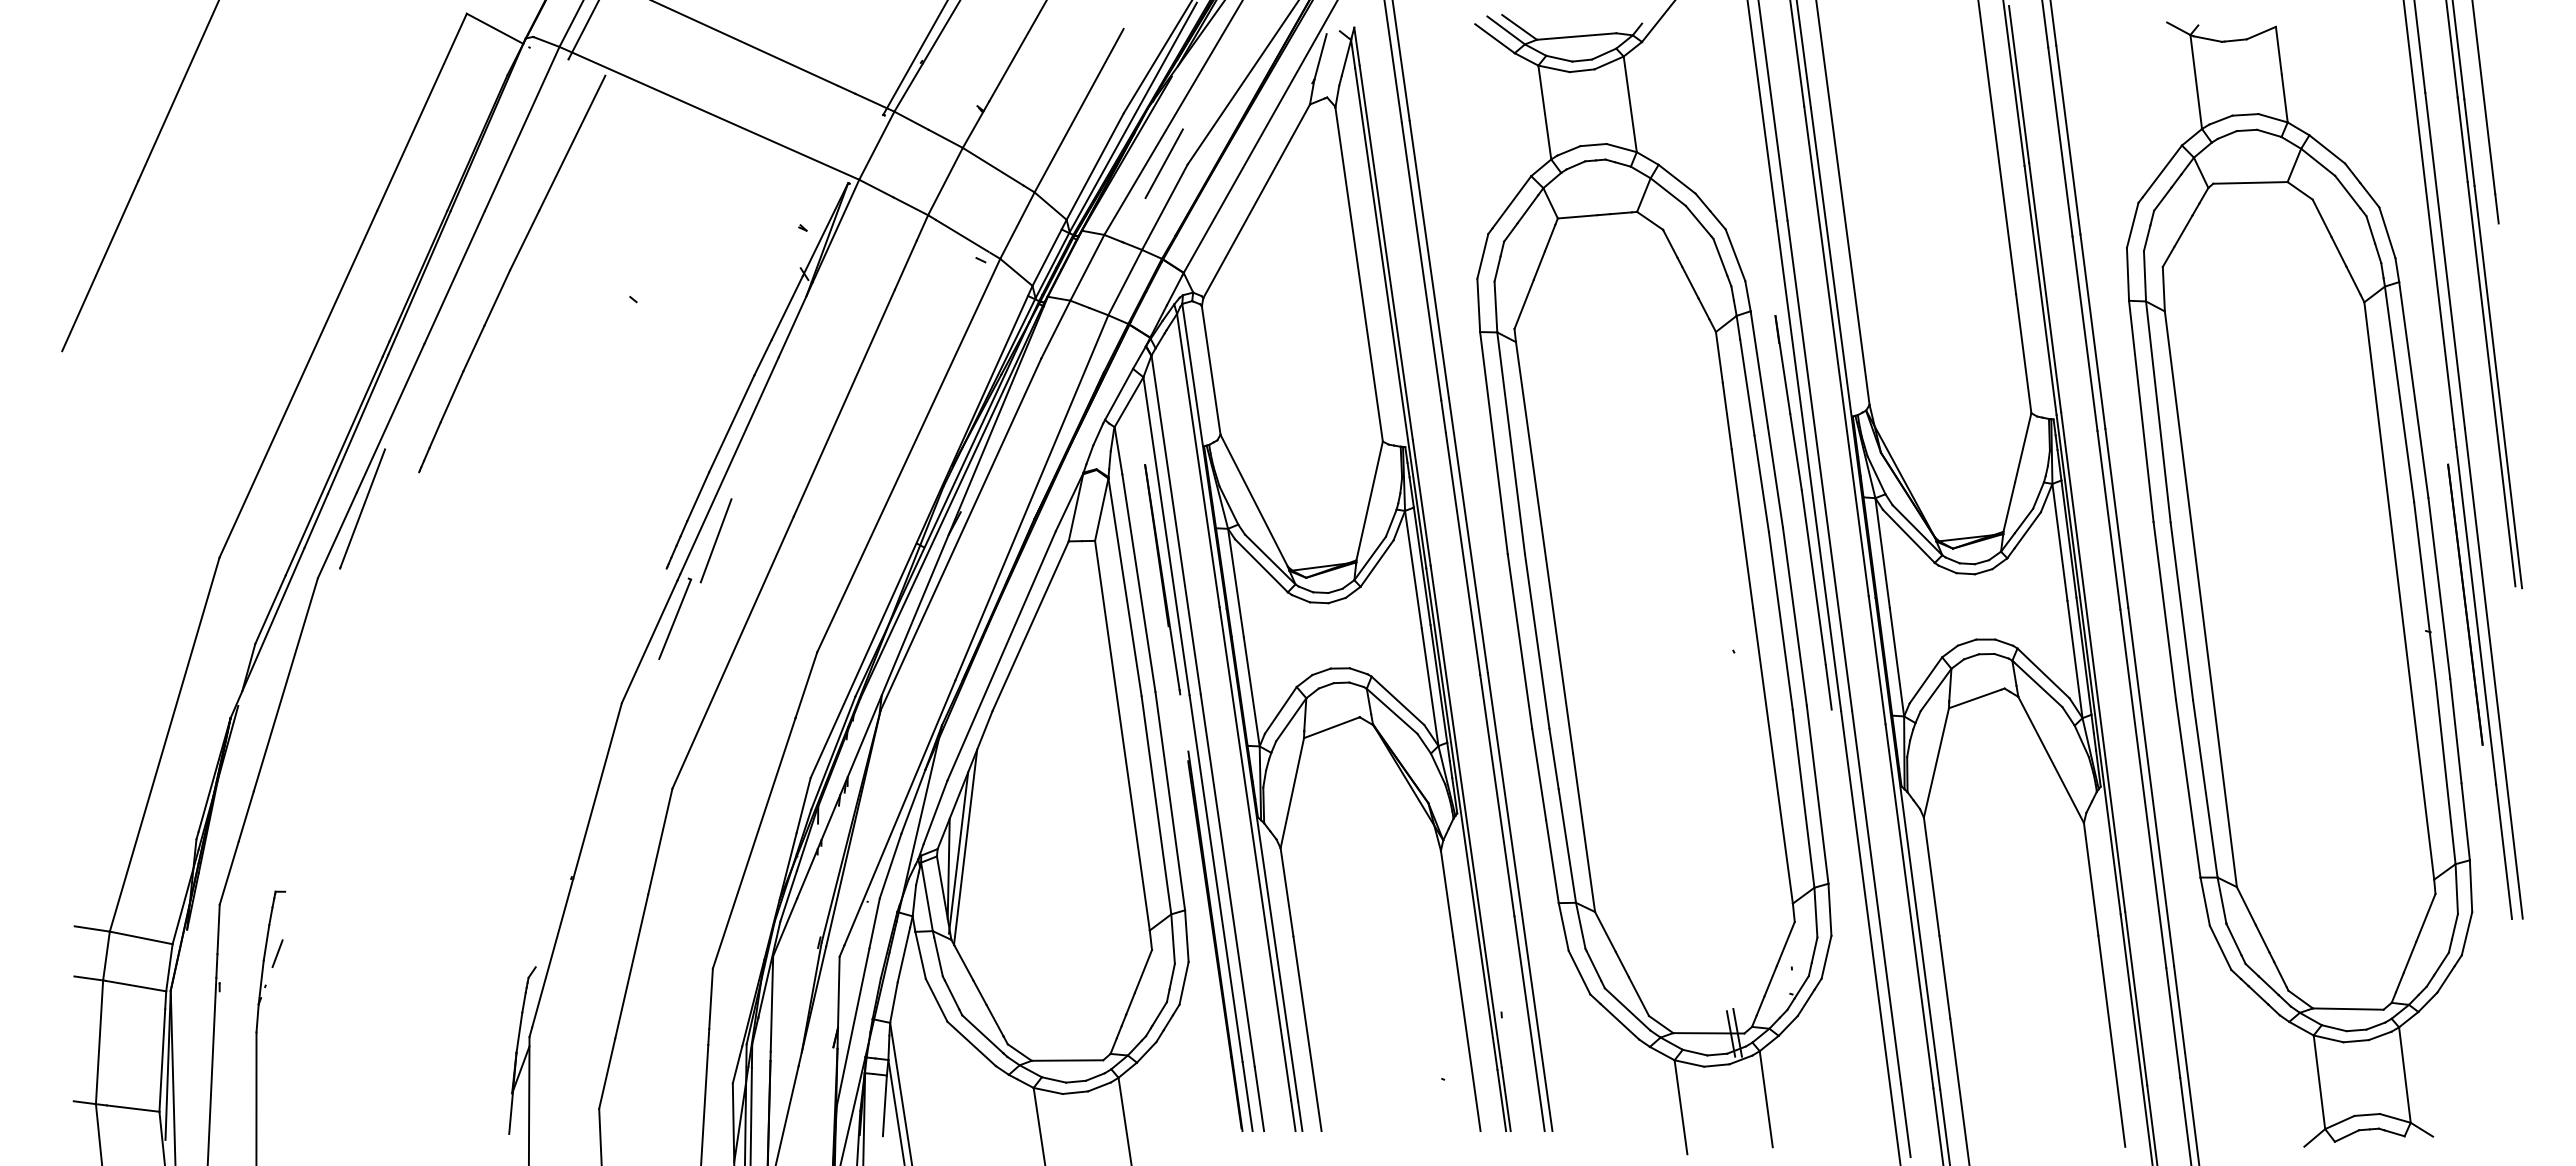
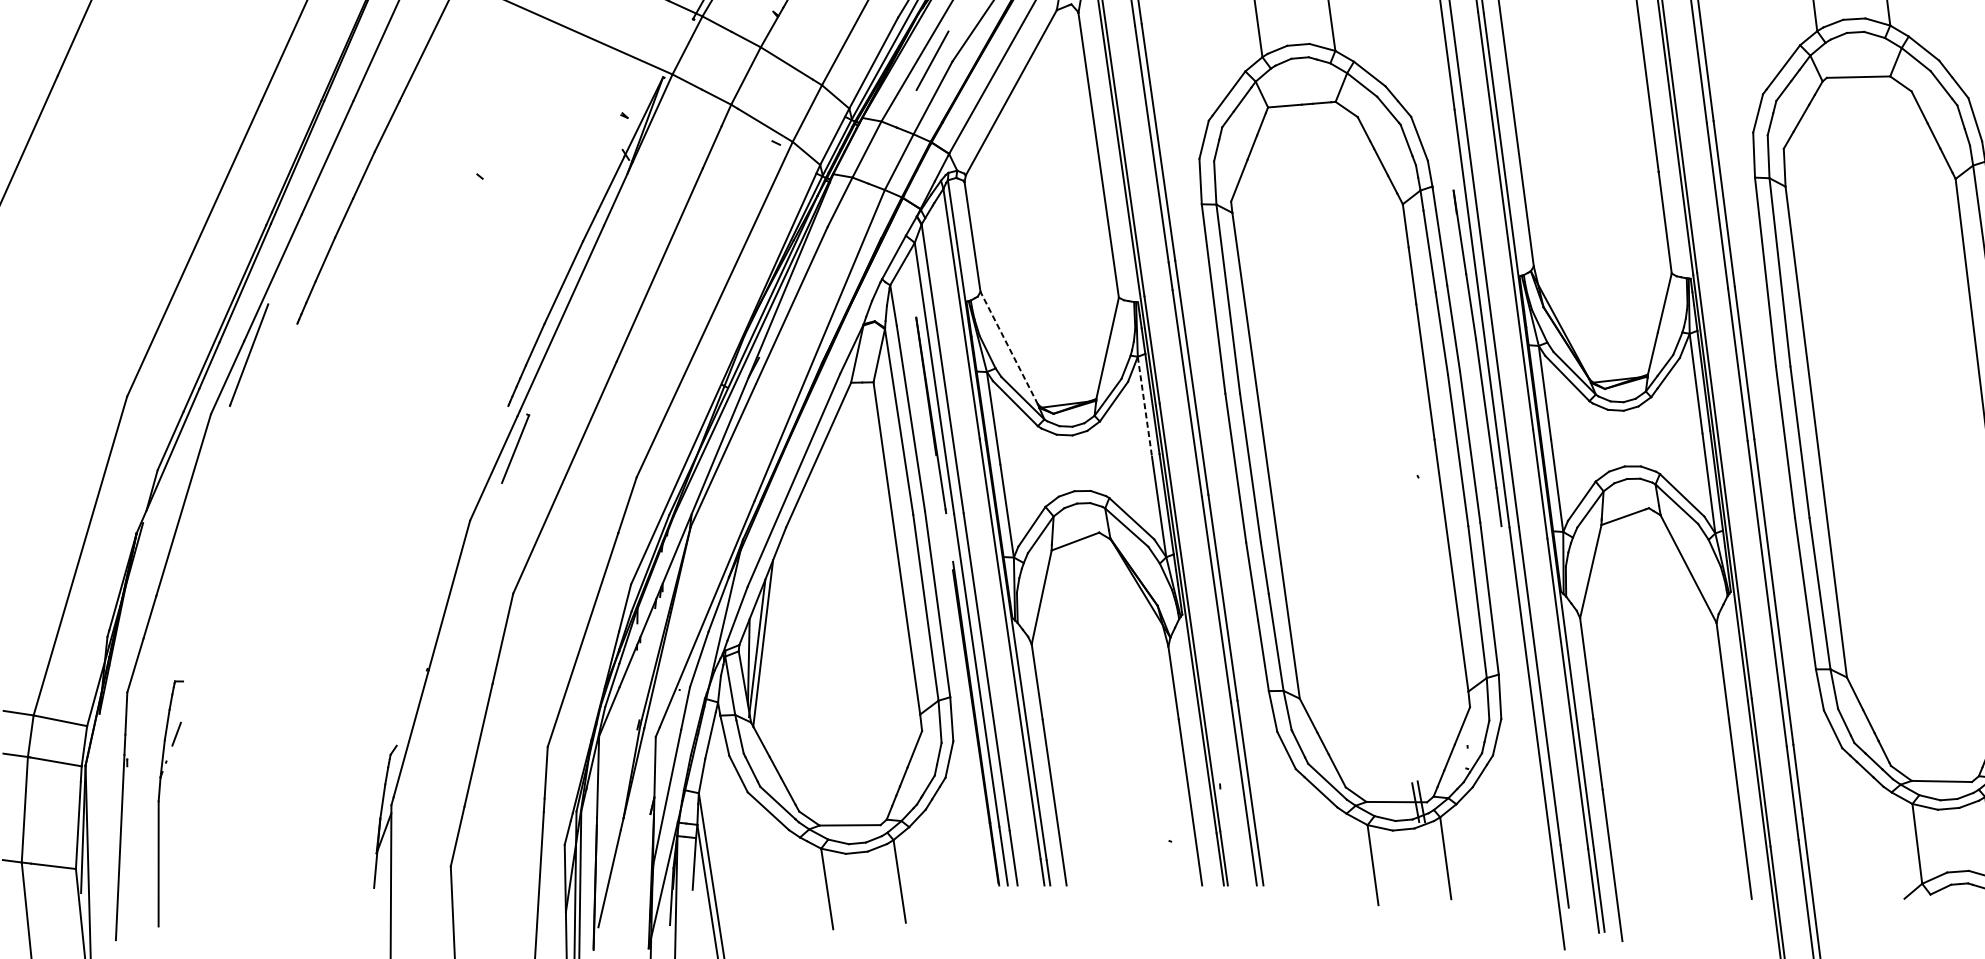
line: (1254, 500) -> (1009, 347), solid -> dashed
line: (715, 540) -> (549, 381), removed
line: (1413, 570) -> (1145, 407), solid -> dashed

